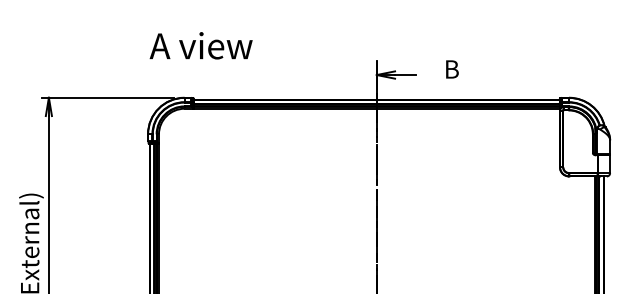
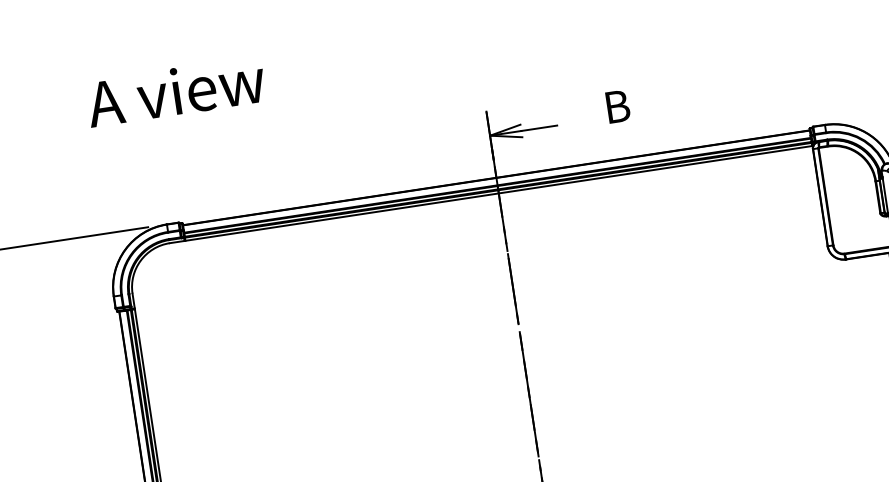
text: (200, 45) -> (174, 91), moved

